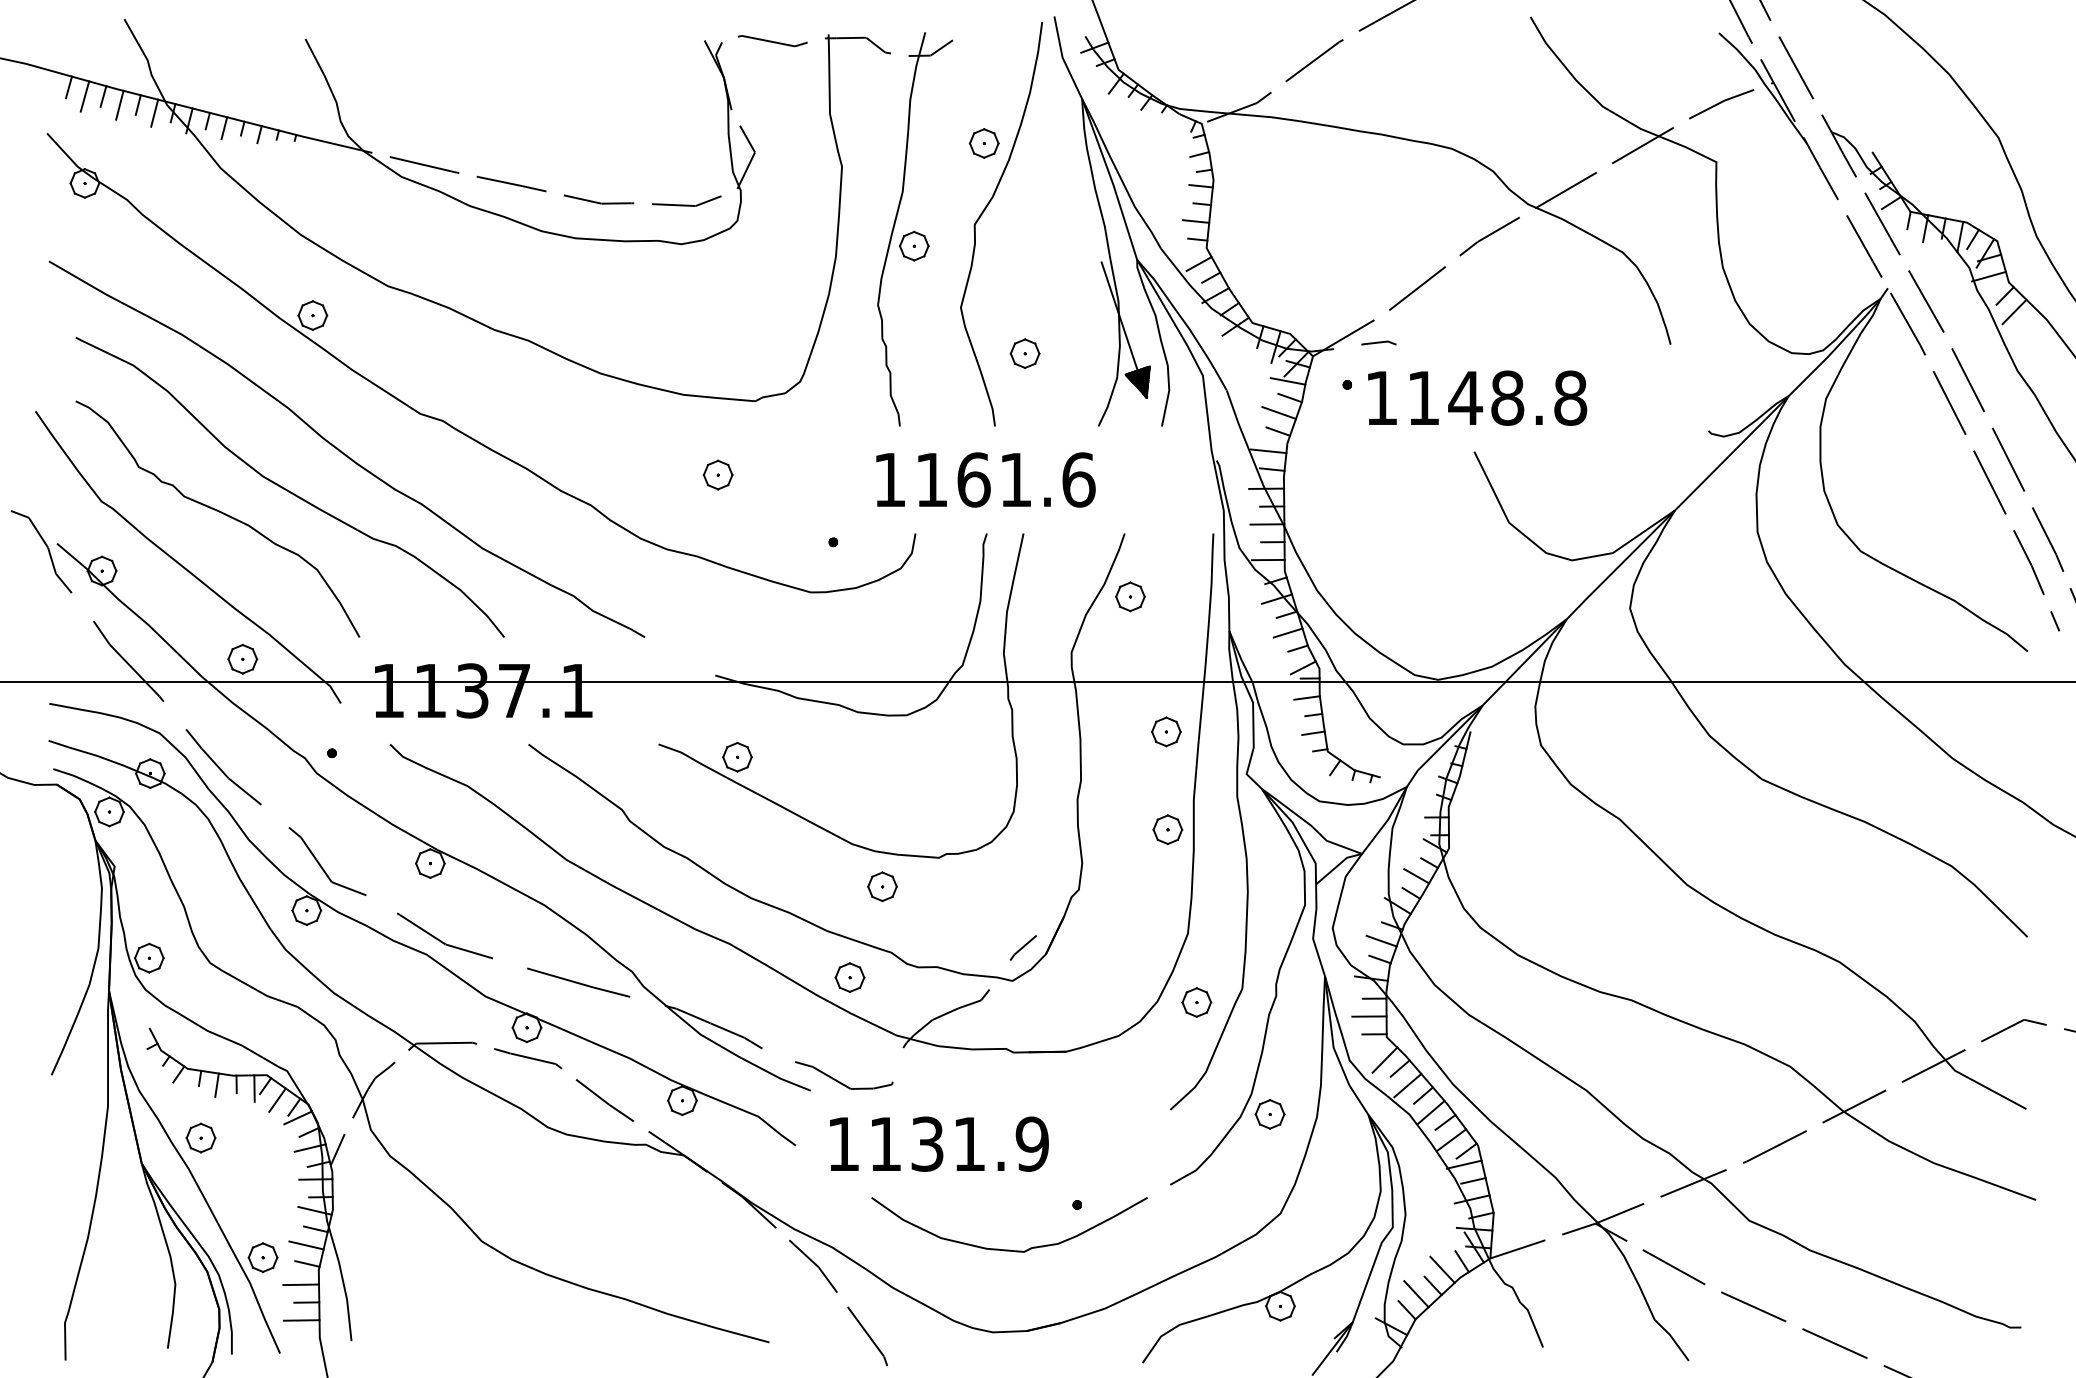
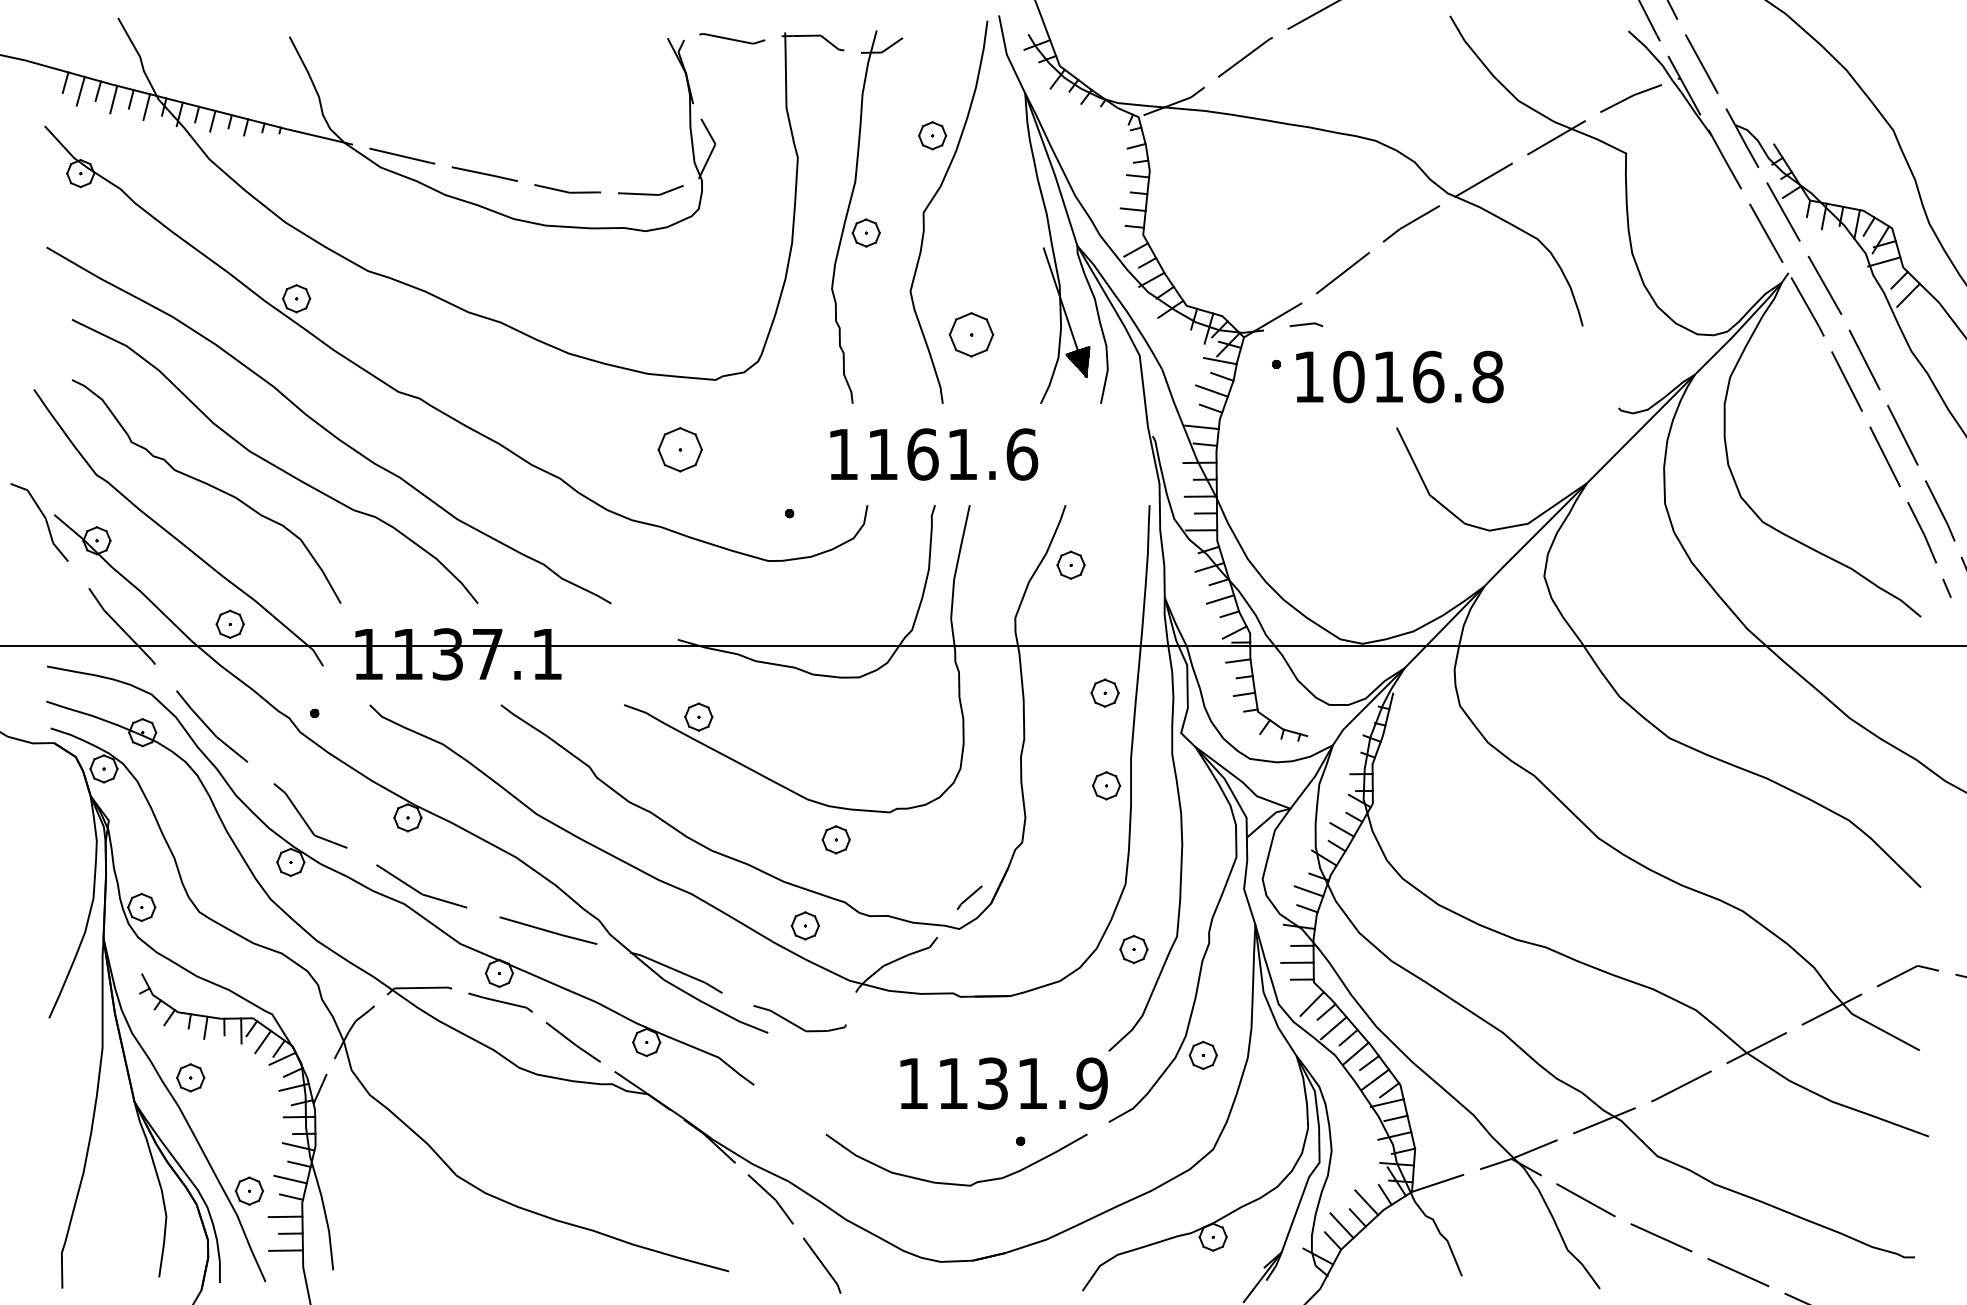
part: (1024, 353) -> (970, 334), size x1.6
text: (1465, 397) -> (1388, 376), 1148.8 -> 1016.8
part: (718, 474) -> (680, 449), size x1.6
text: (938, 1144) -> (1003, 1083), moved

